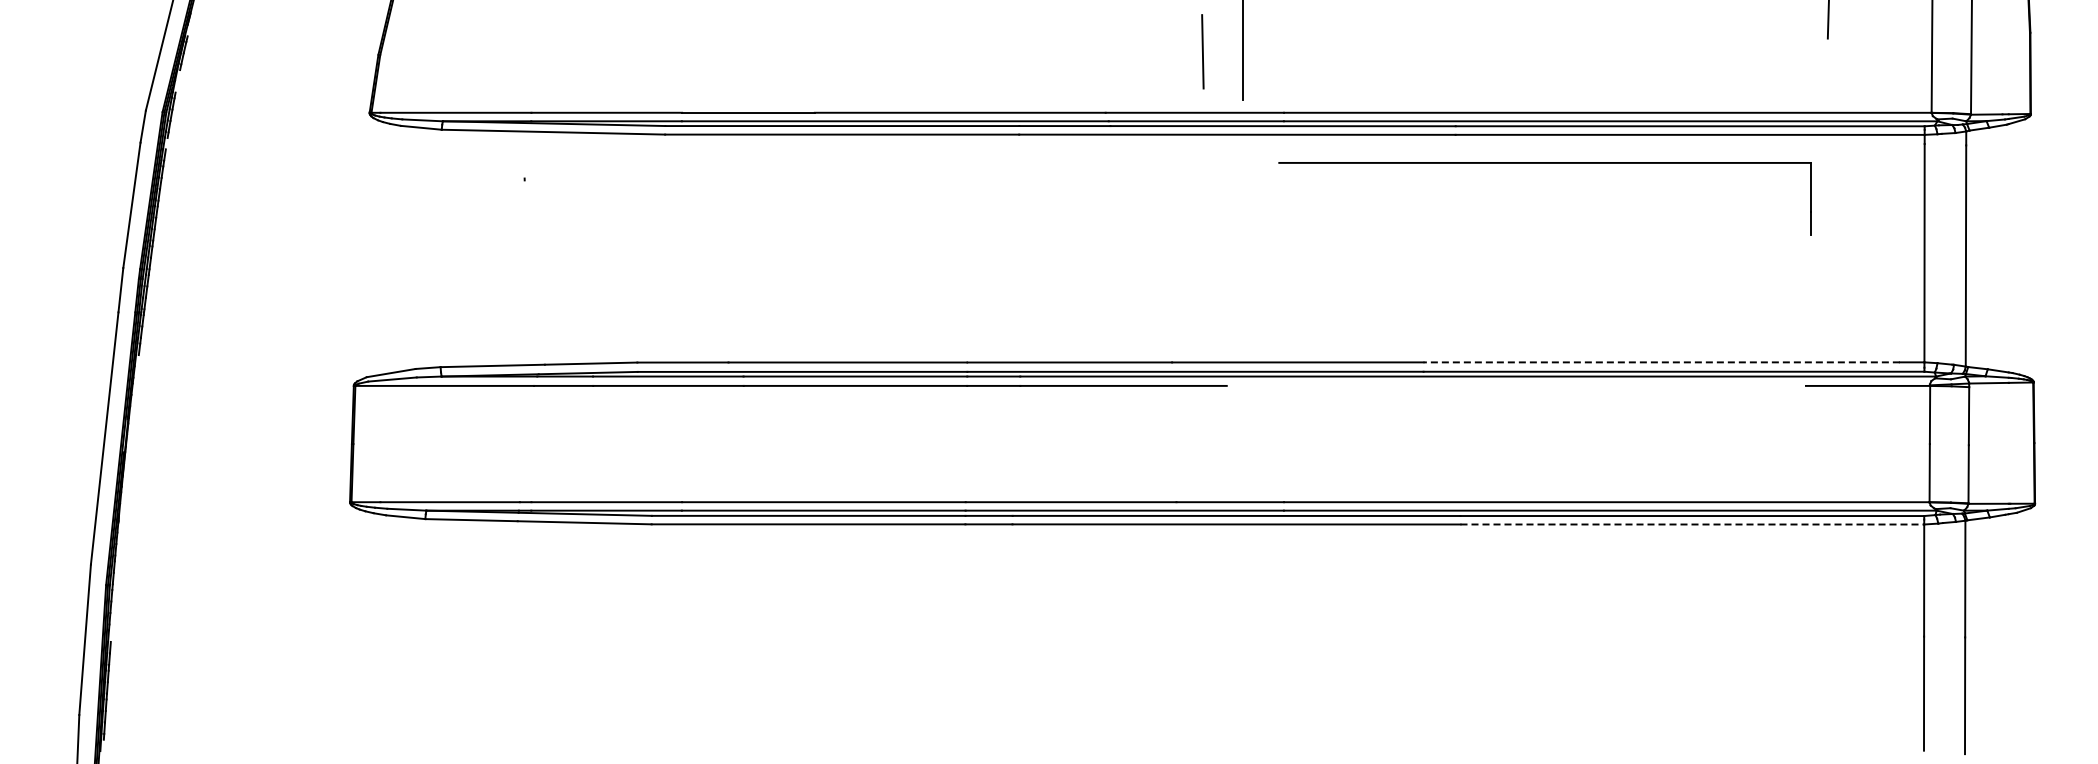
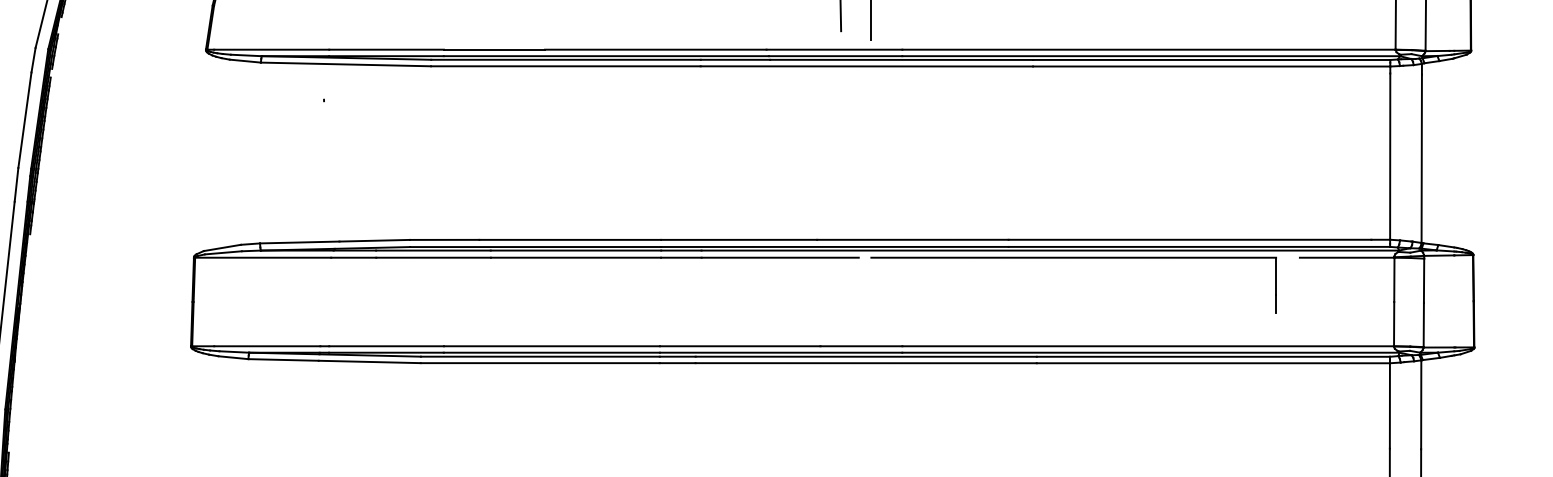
part: (1544, 163) -> (1073, 258), moved
line: (1661, 362) -> (1189, 239), dashed -> solid
line: (1692, 524) -> (1213, 363), dashed -> solid

